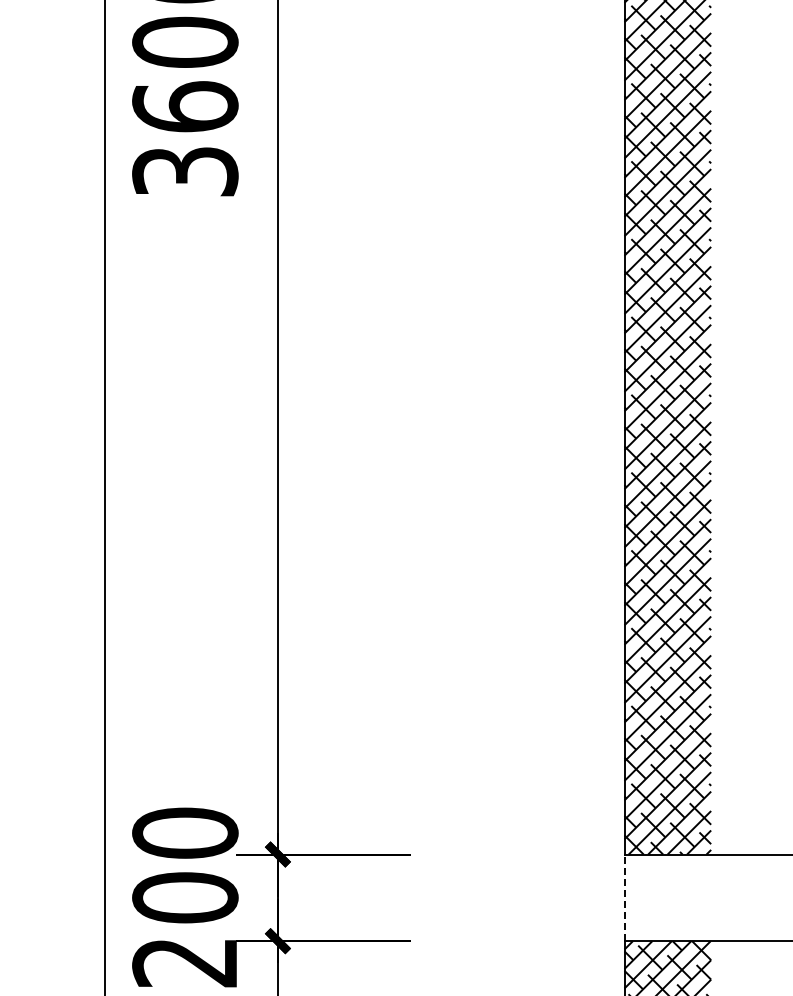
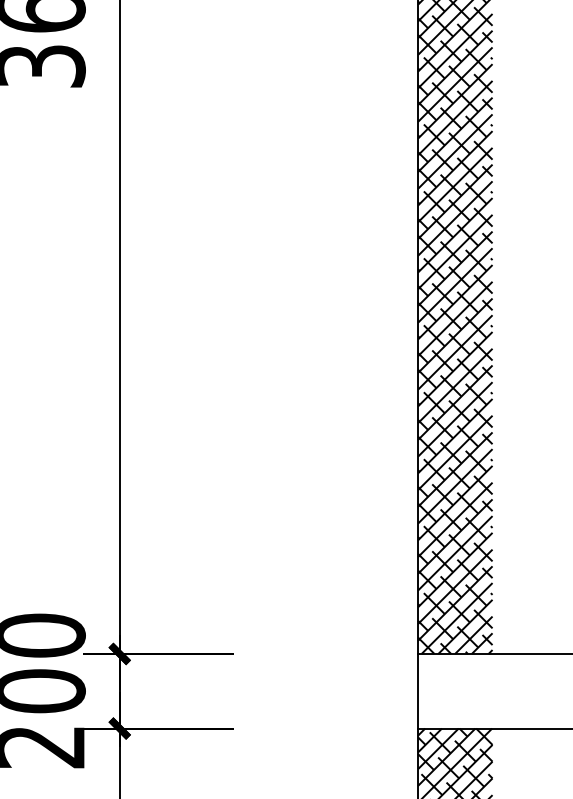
line: (624, 897) -> (417, 690), dashed -> solid

